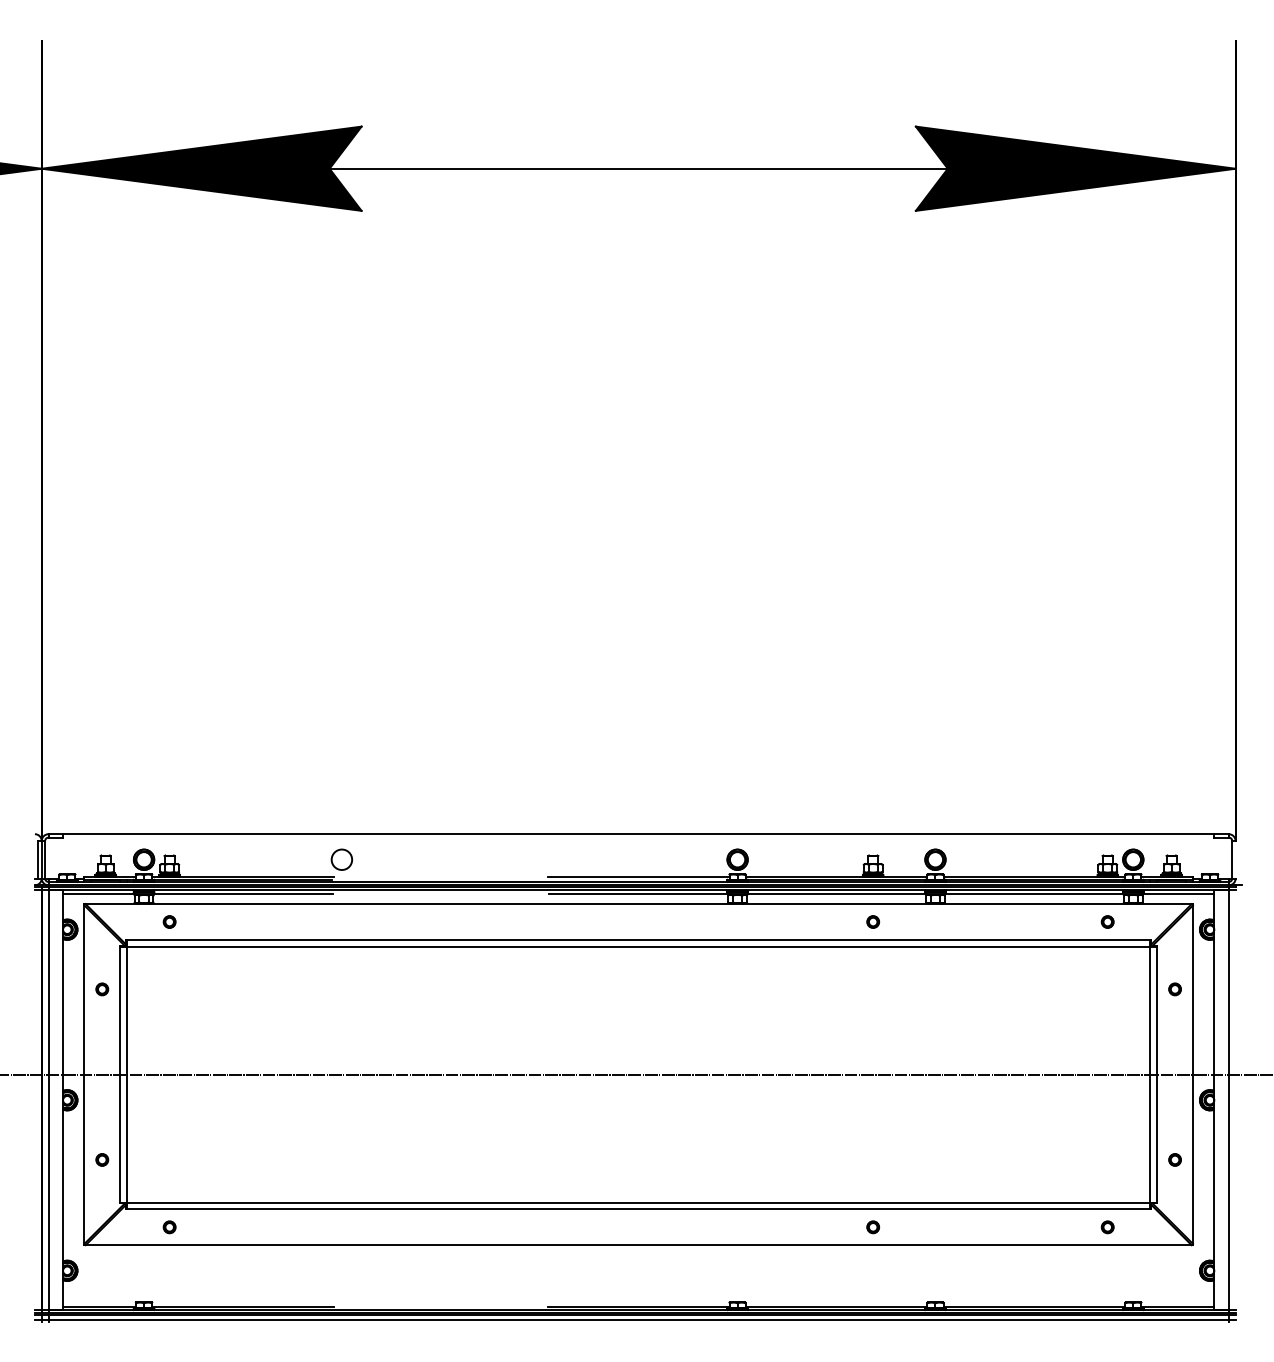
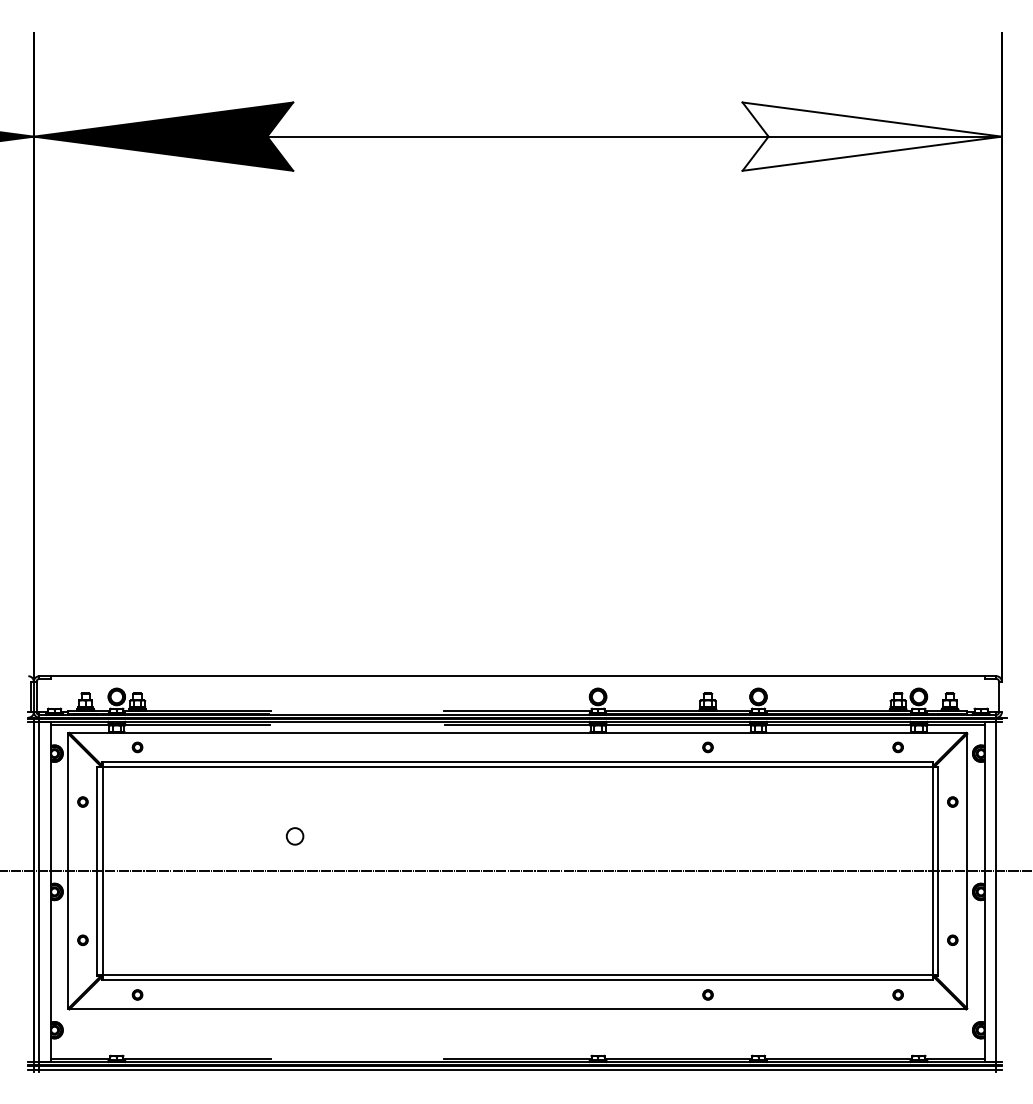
fill: (1075, 168) -> (872, 136), removed
circle: (341, 859) -> (294, 836), moved

